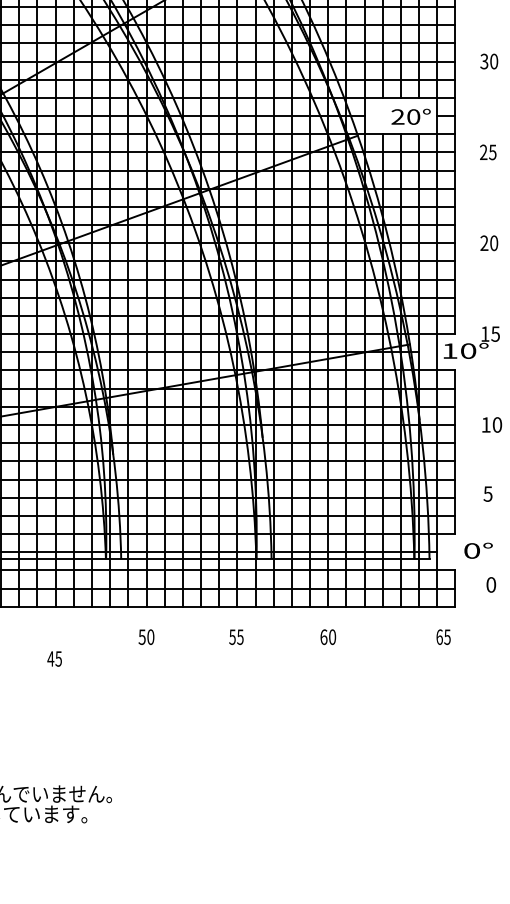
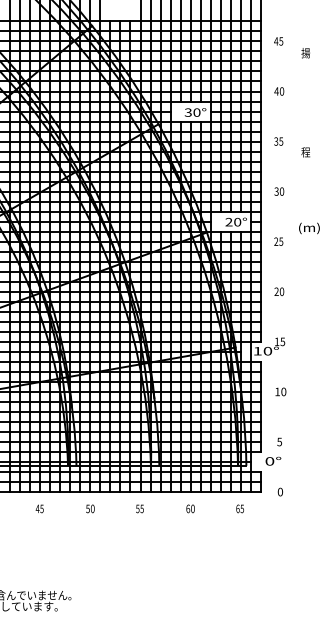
text: (487, 493) -> (279, 441), moved
text: (489, 583) -> (279, 491), moved
text: (442, 636) -> (239, 508), moved
text: (54, 658) -> (39, 508), moved

